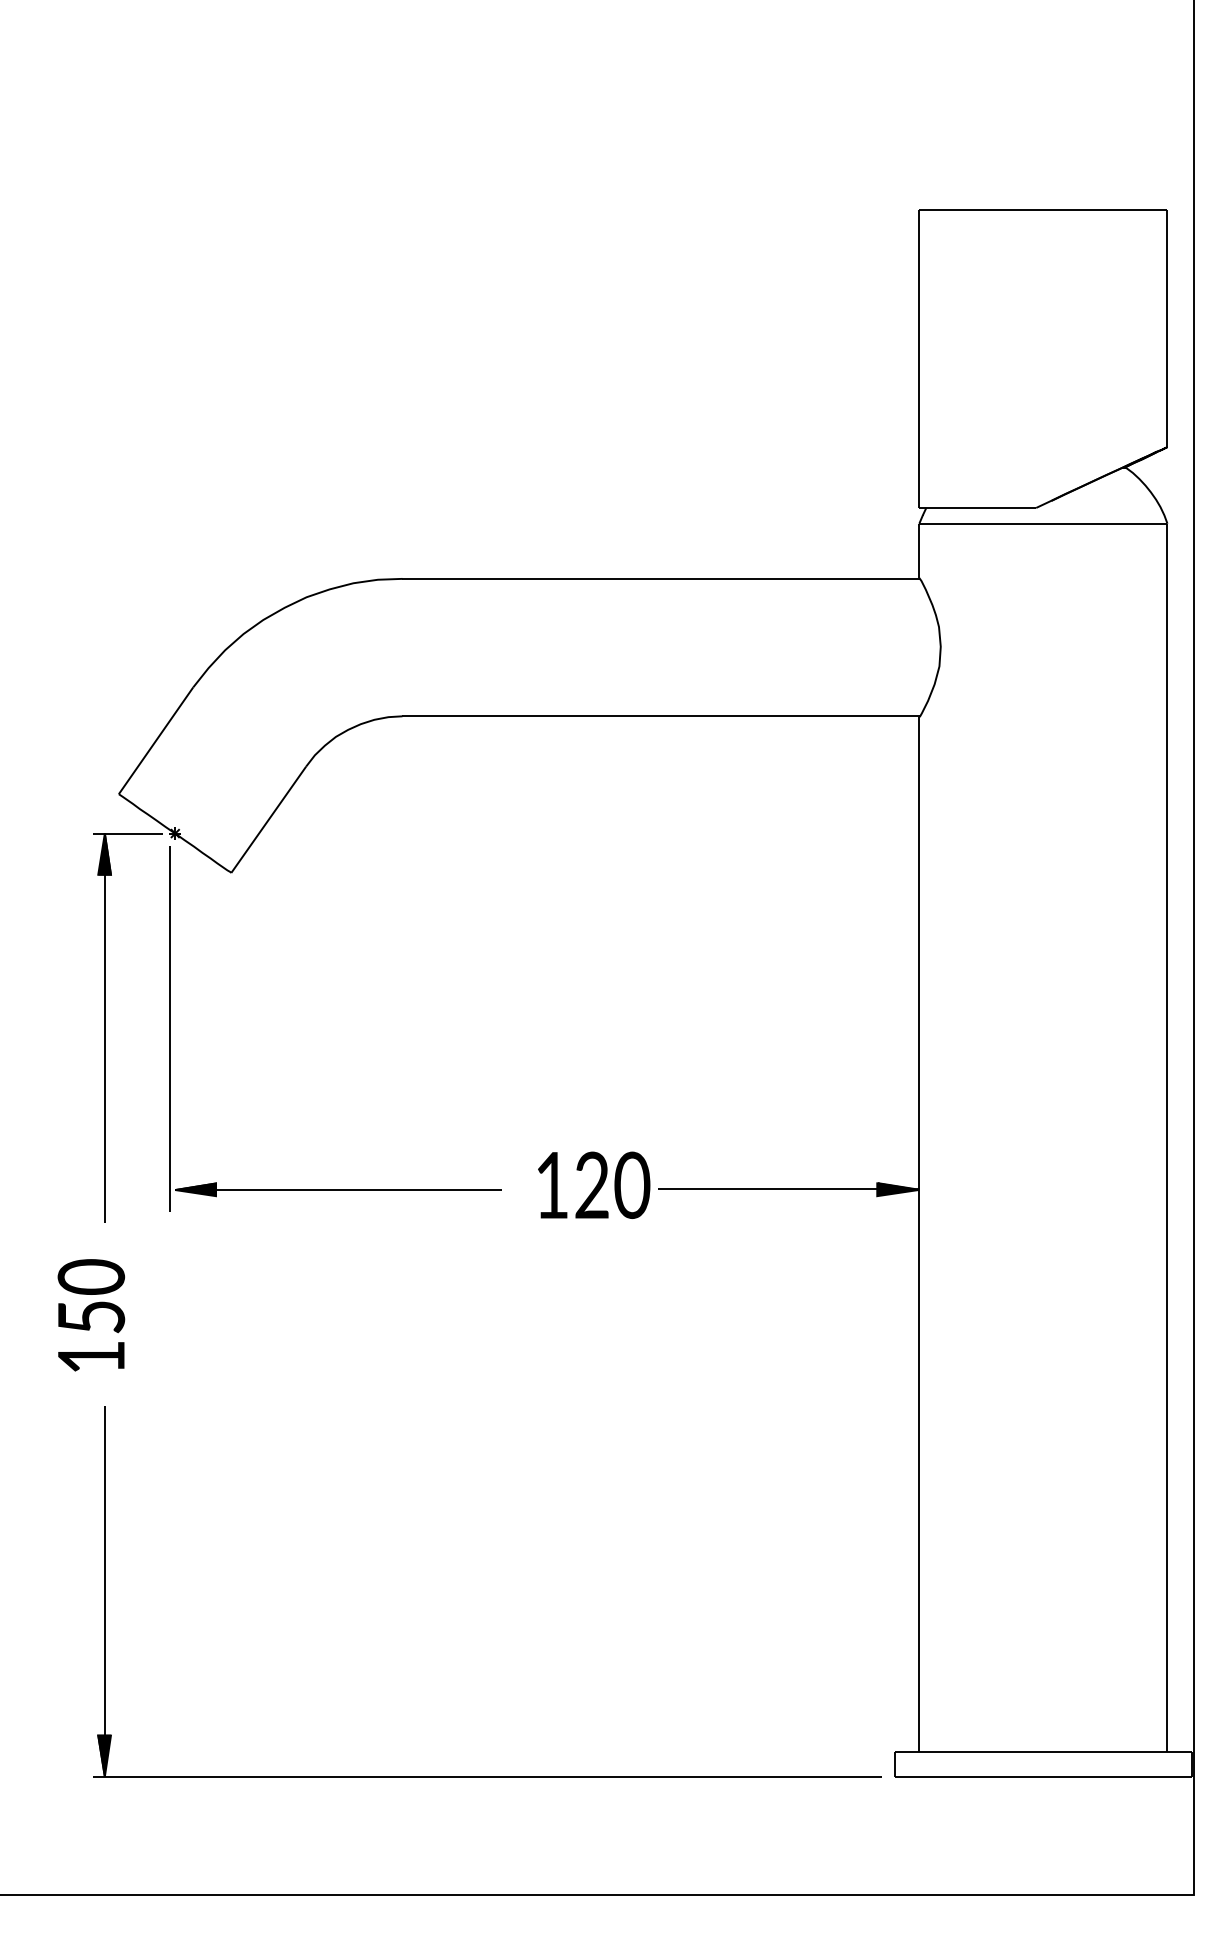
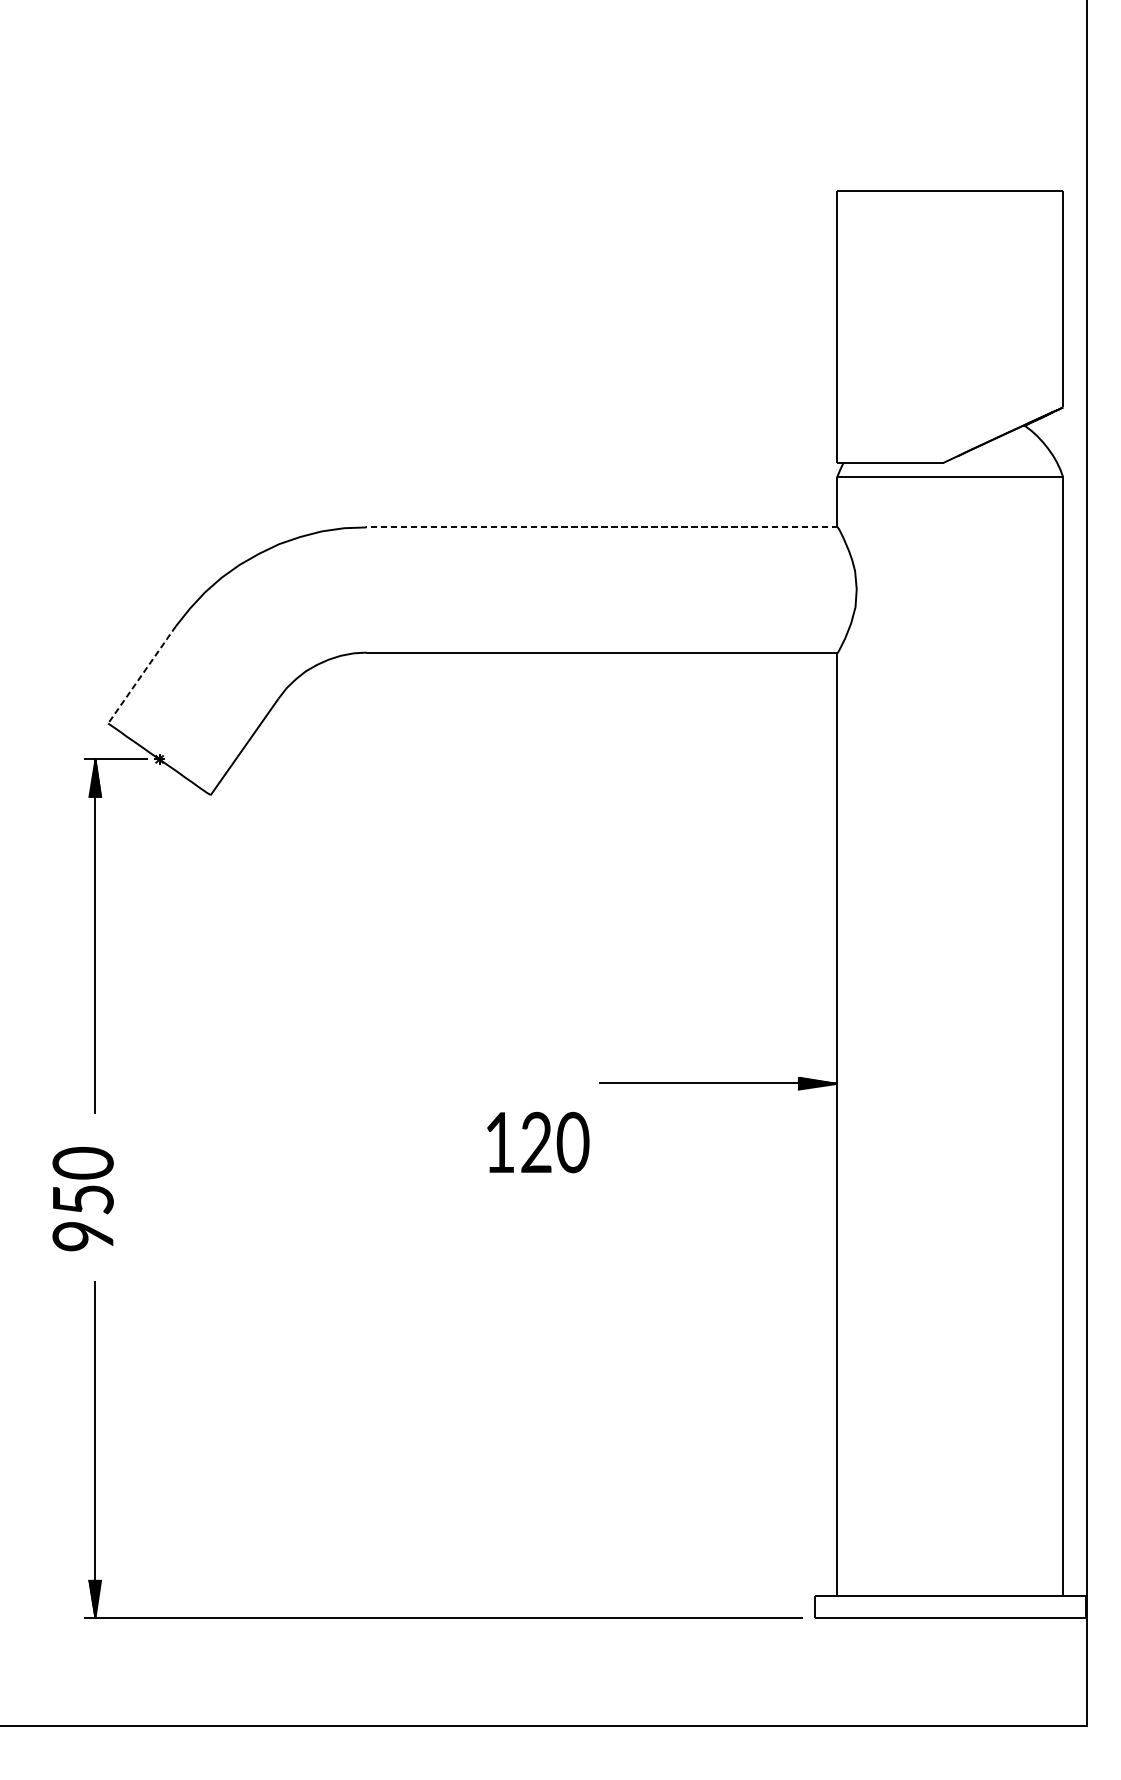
line: (661, 578) -> (602, 527), solid -> dashed
line: (155, 741) -> (141, 675), solid -> dashed
text: (594, 1184) -> (538, 1141), moved
part: (335, 1189) -> (305, 1083), removed
text: (90, 1357) -> (82, 1236), 150 -> 950

